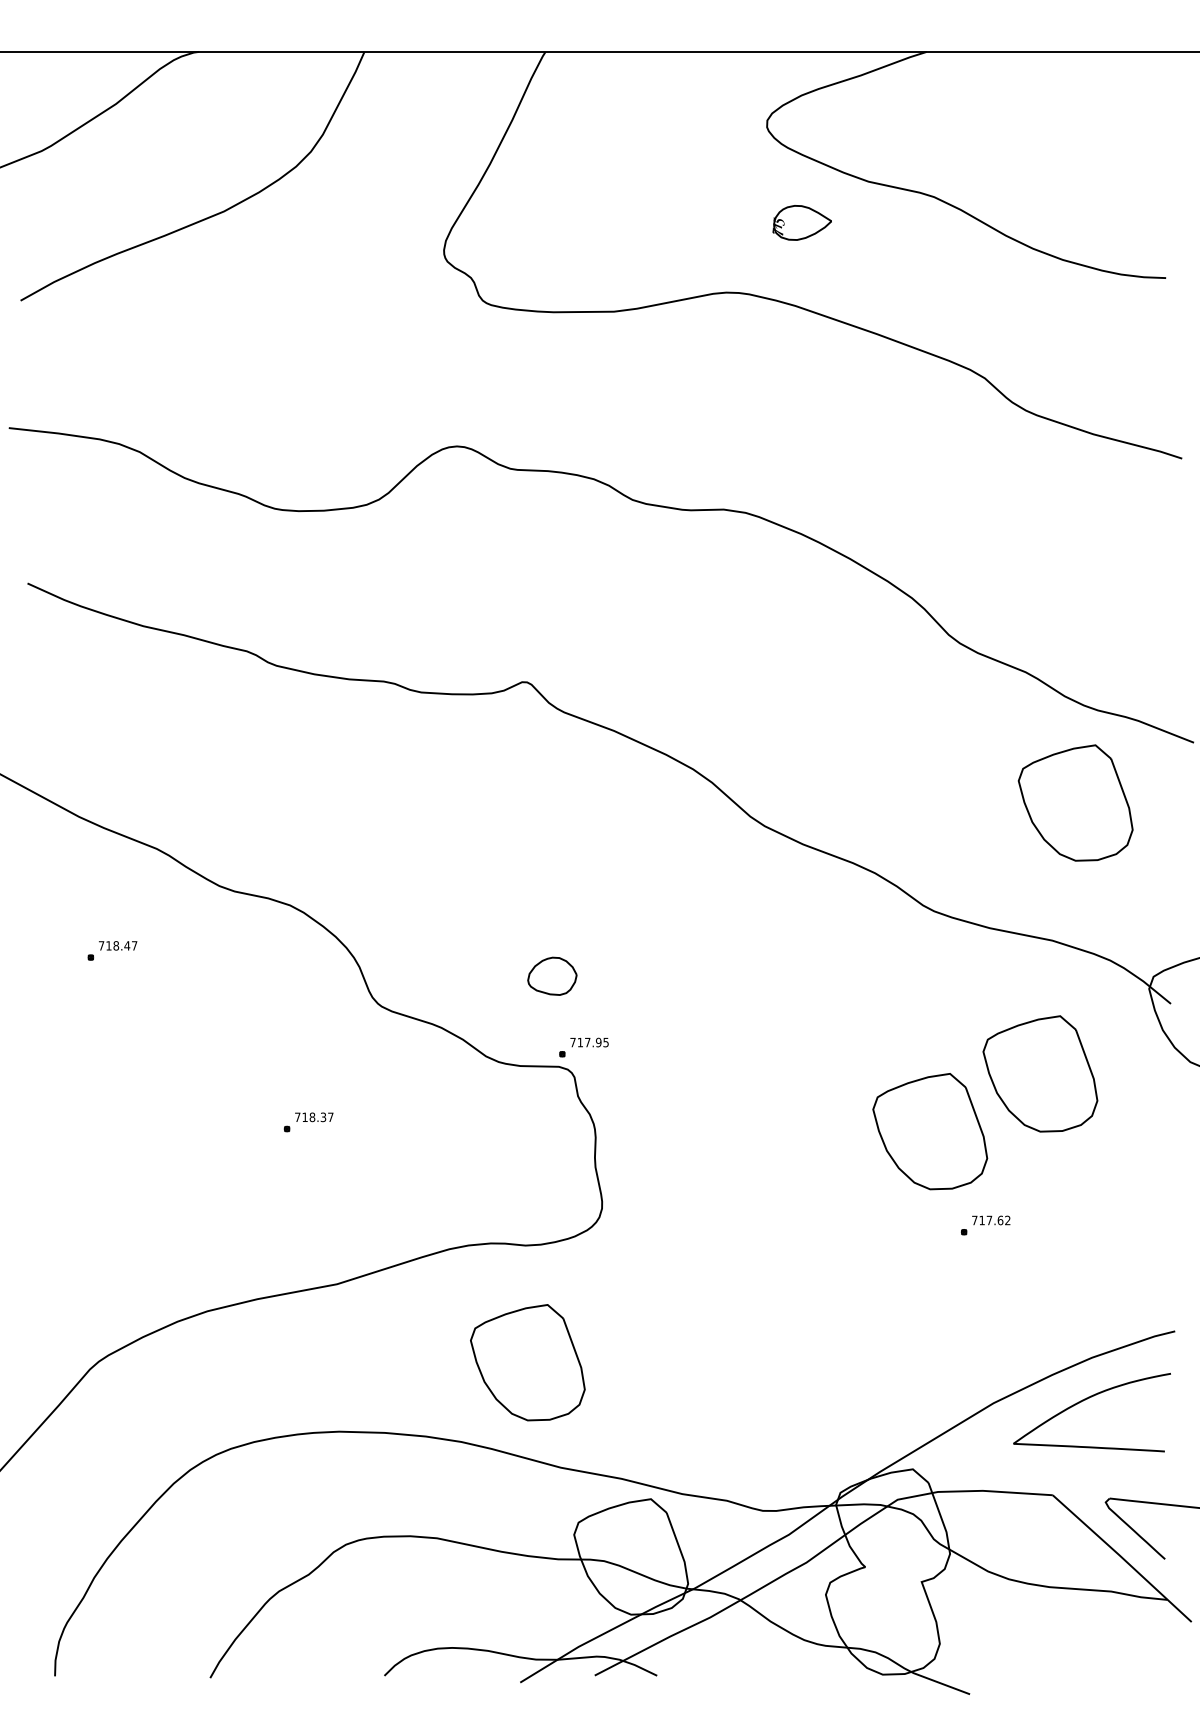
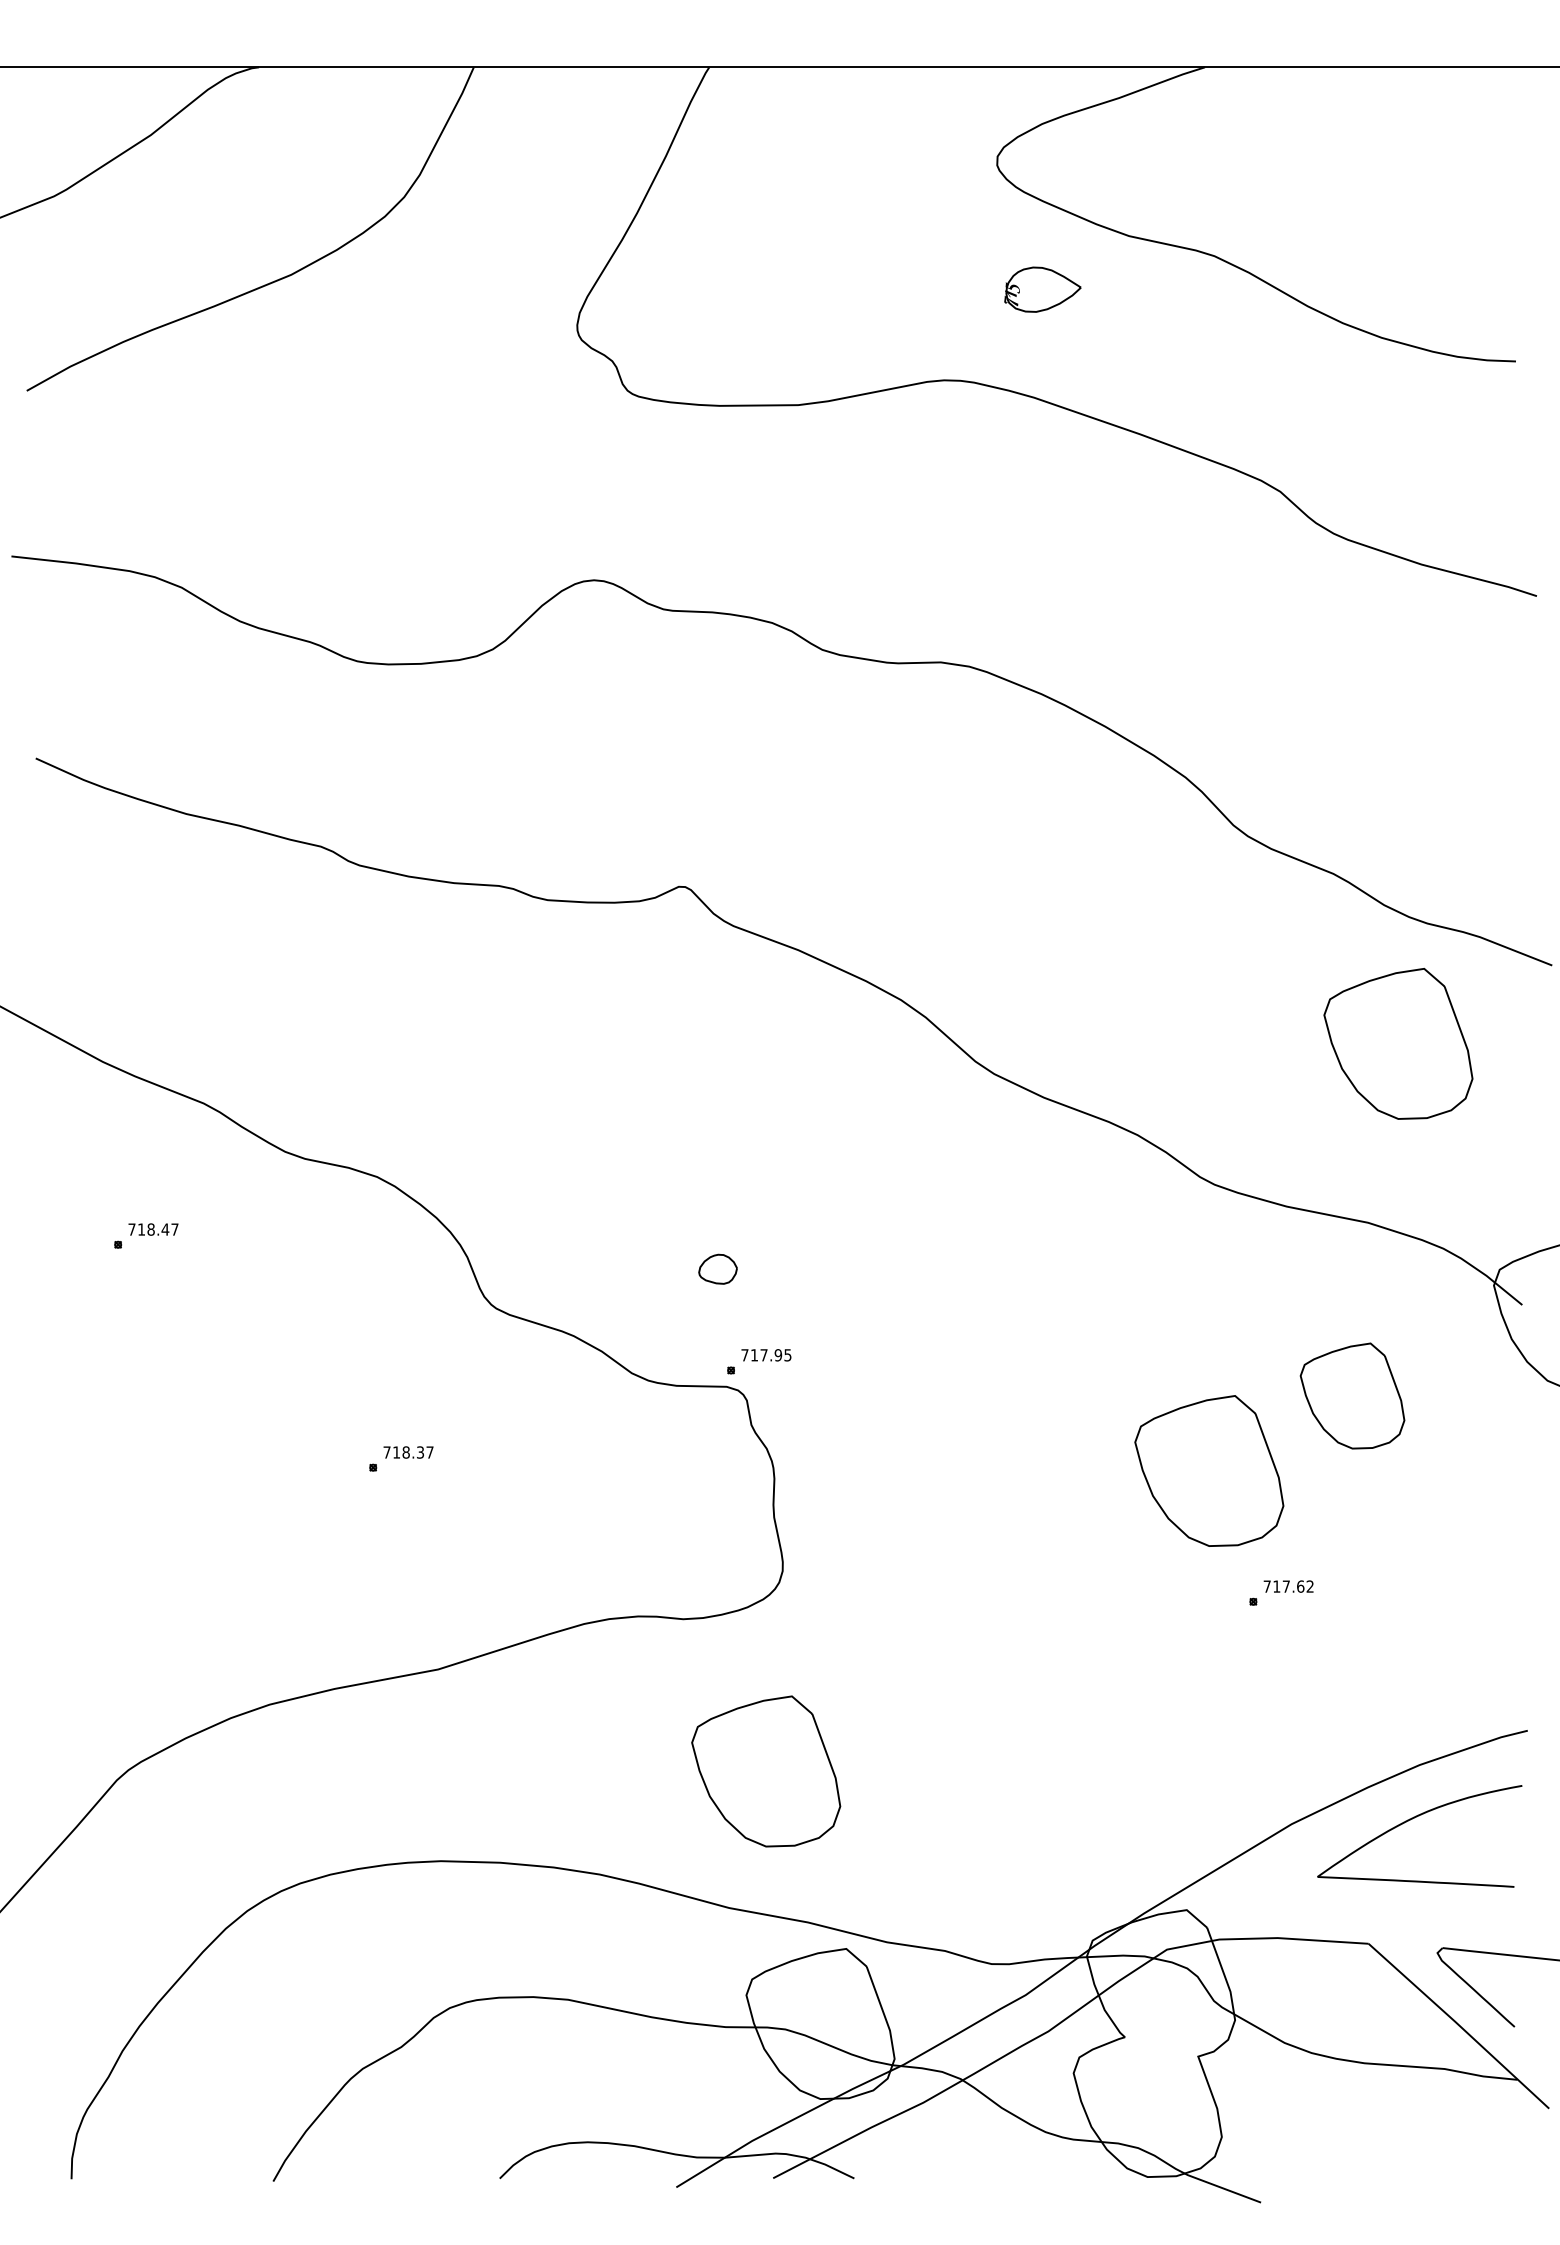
part: (551, 976) -> (717, 1269), size x0.6
part: (1040, 1073) -> (1352, 1395), size x0.7
part: (528, 1362) -> (766, 1771), moved

